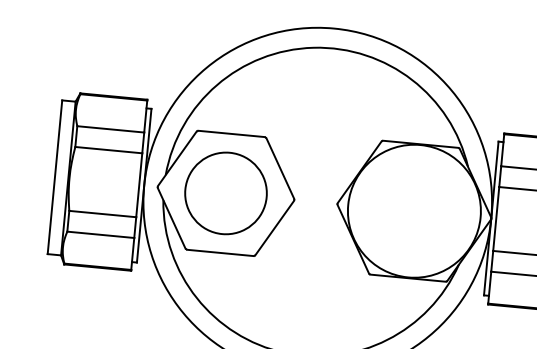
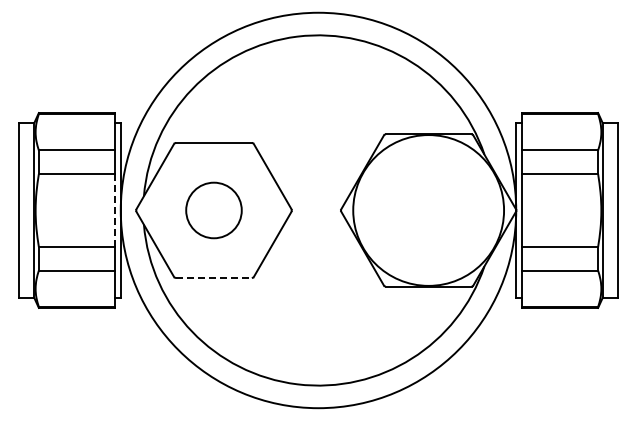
line: (139, 186) -> (115, 211), solid -> dashed
circle: (225, 193) -> (213, 210), size x0.6
line: (219, 253) -> (213, 278), solid -> dashed

